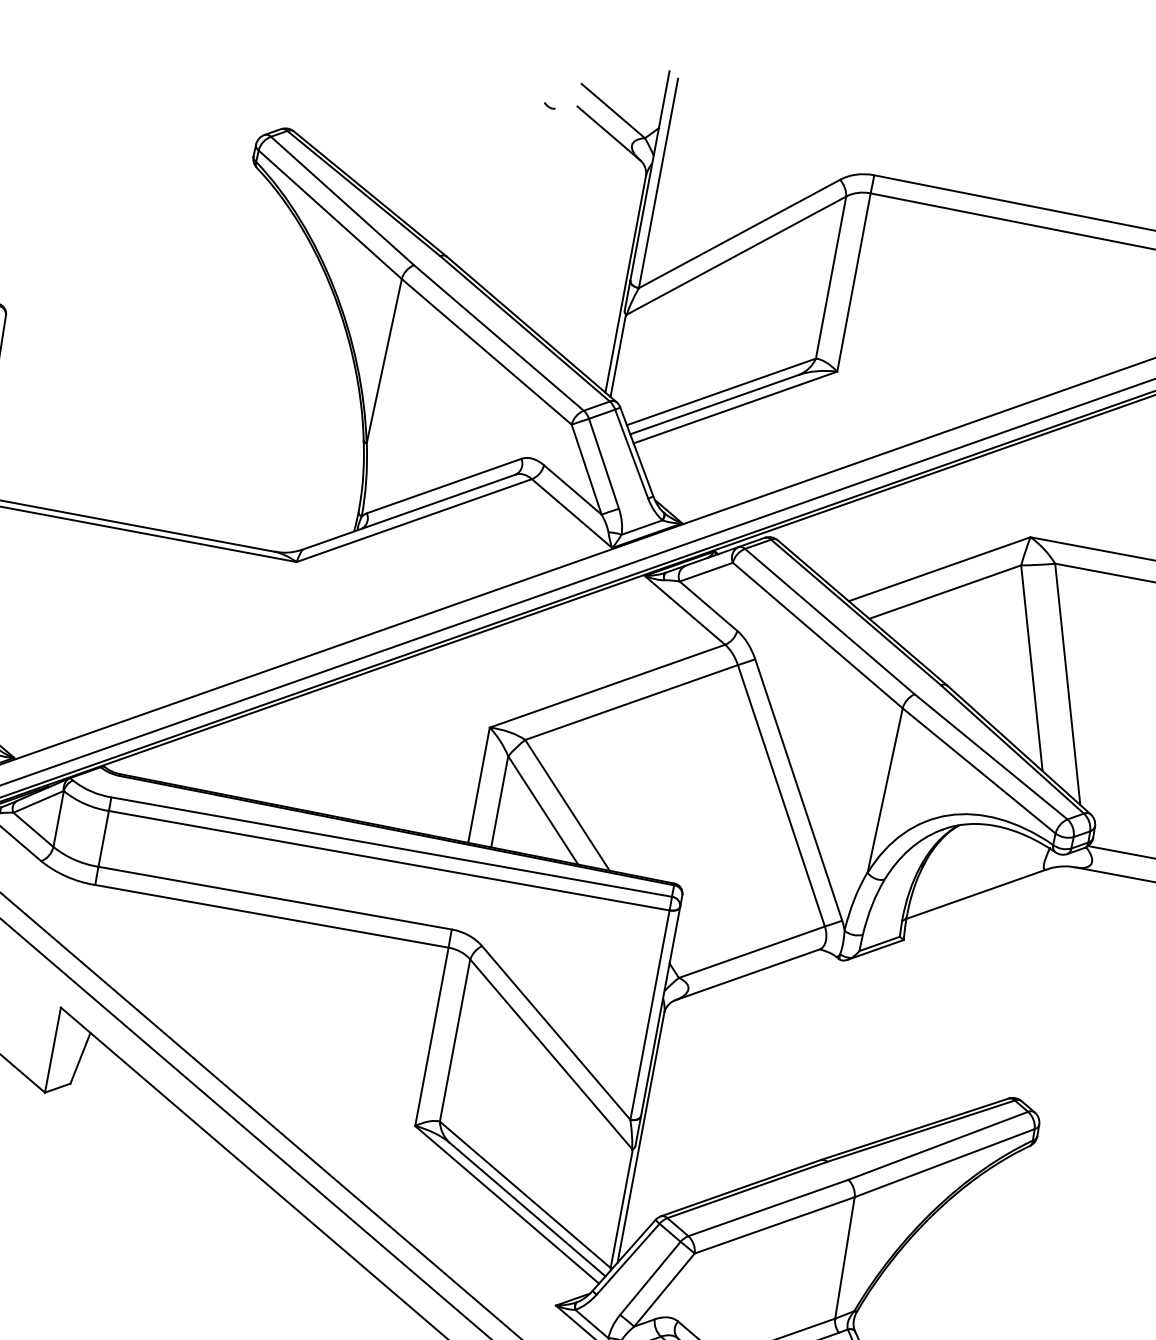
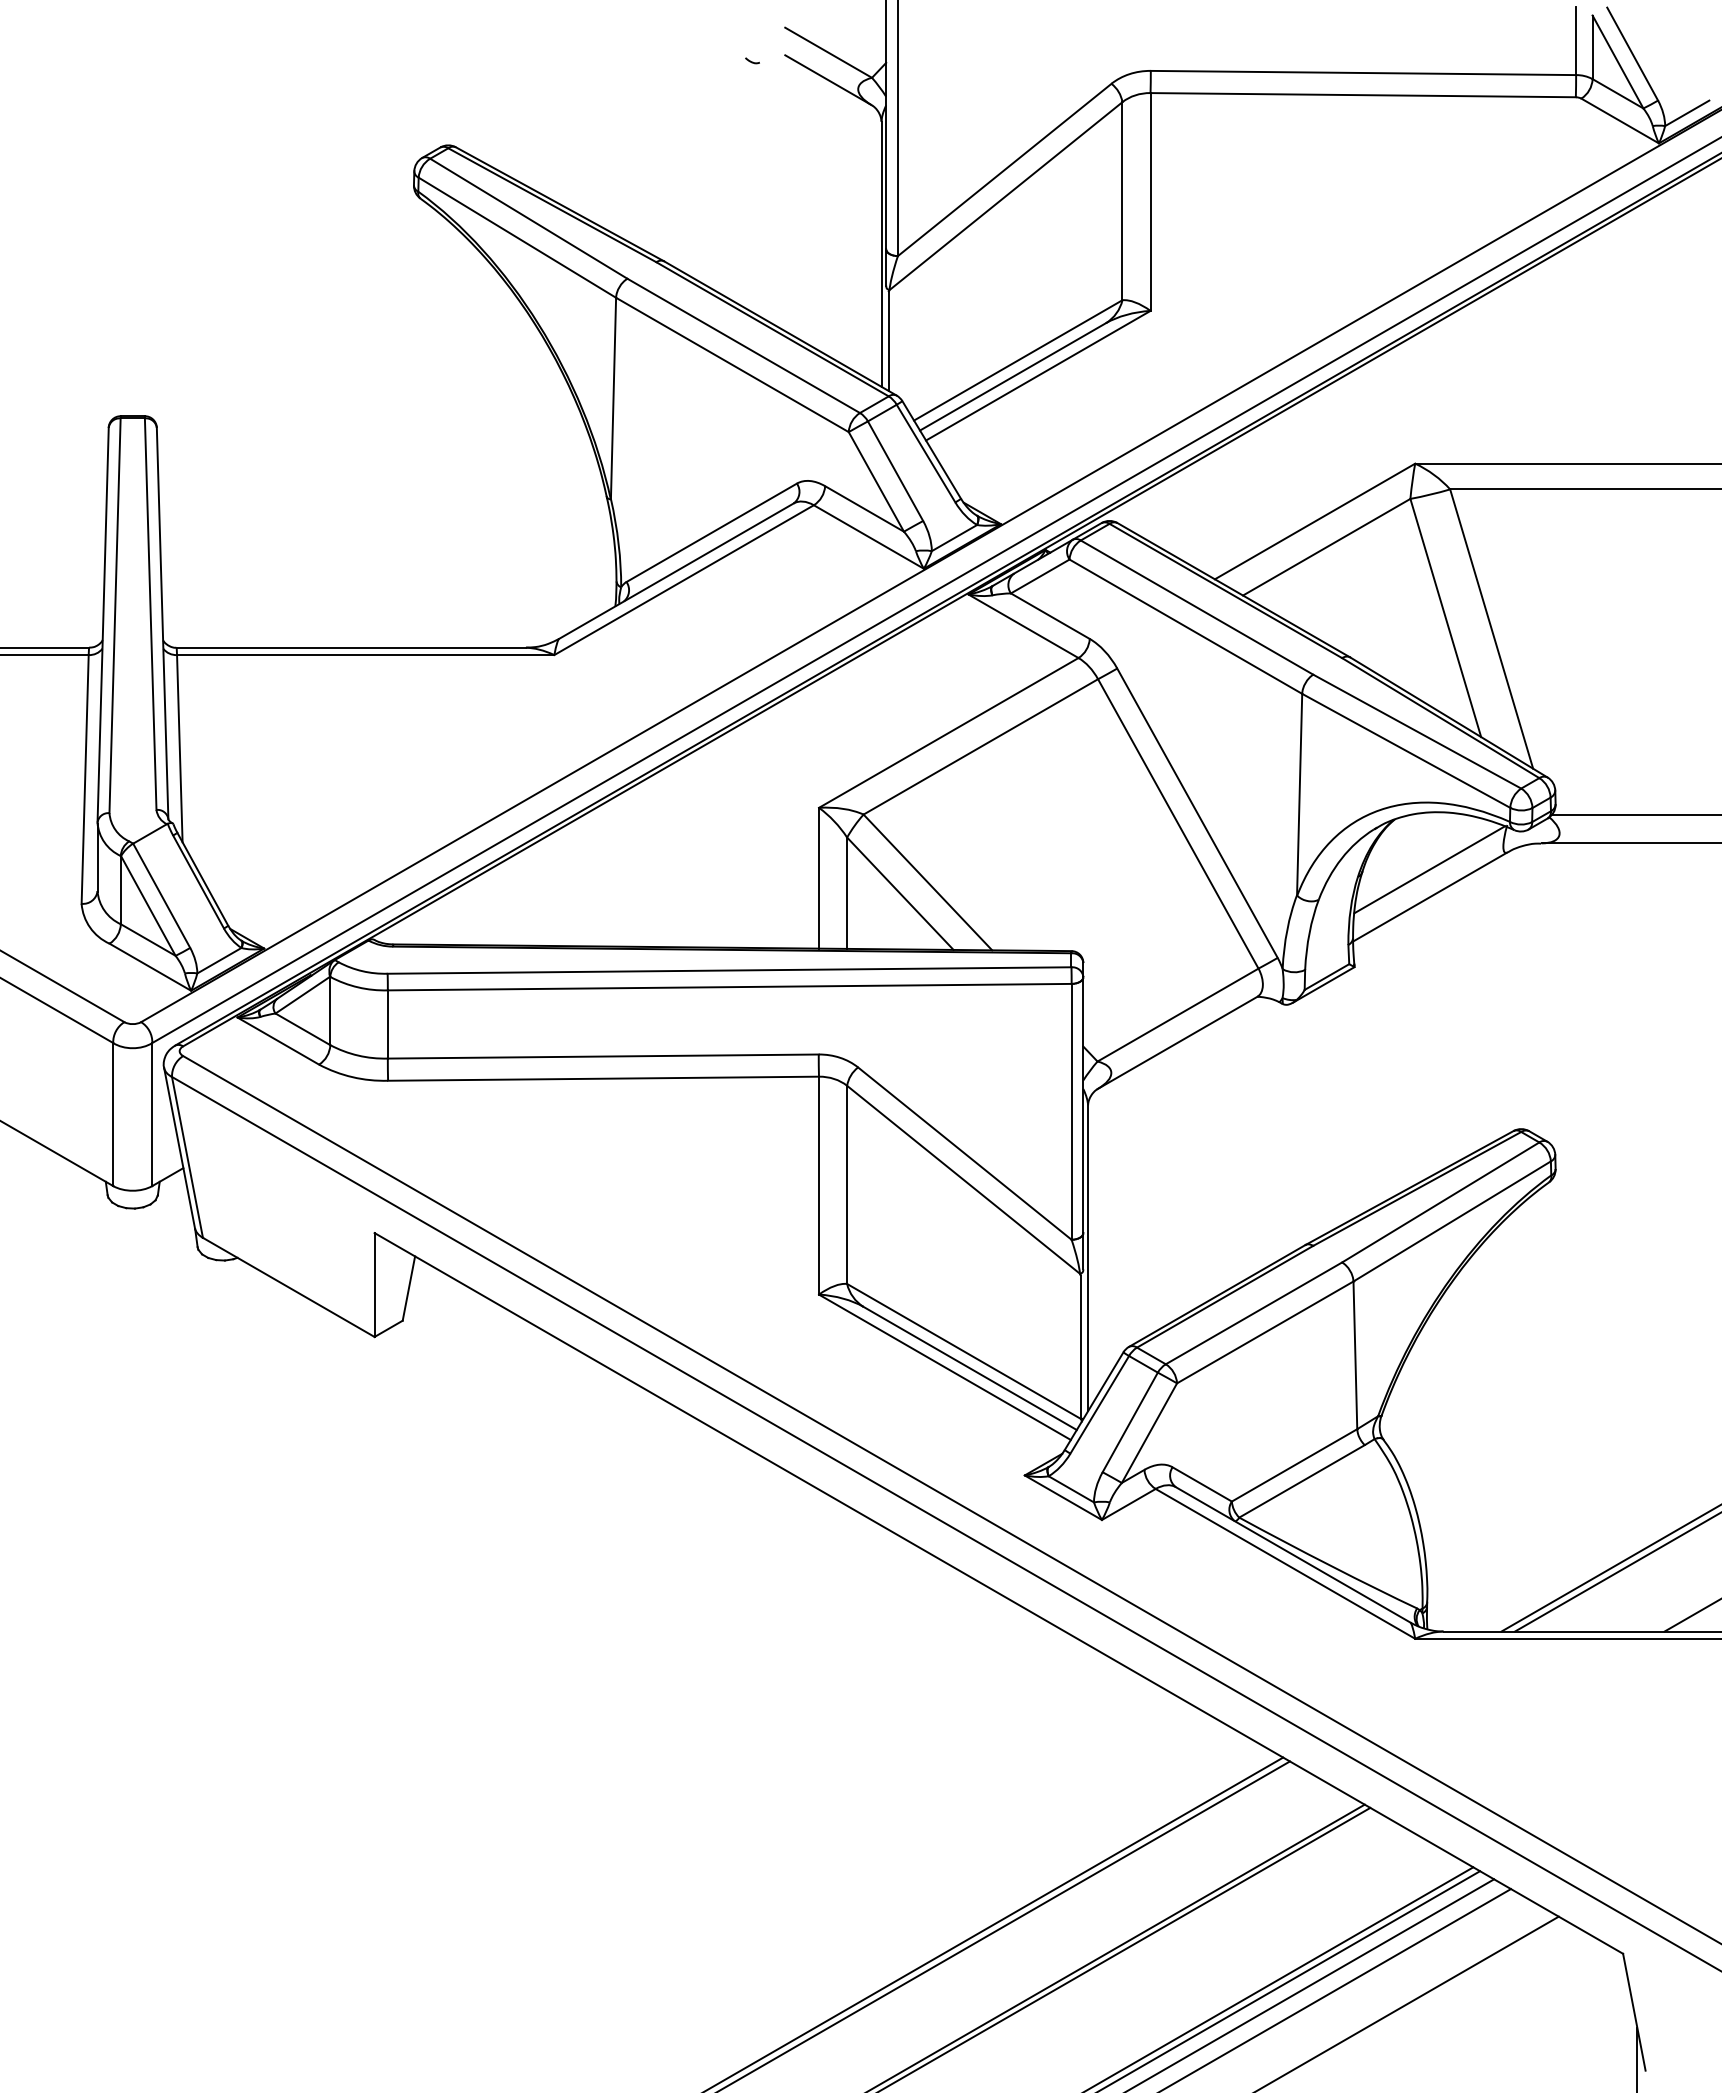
line: (980, 871) -> (1429, 869), added

